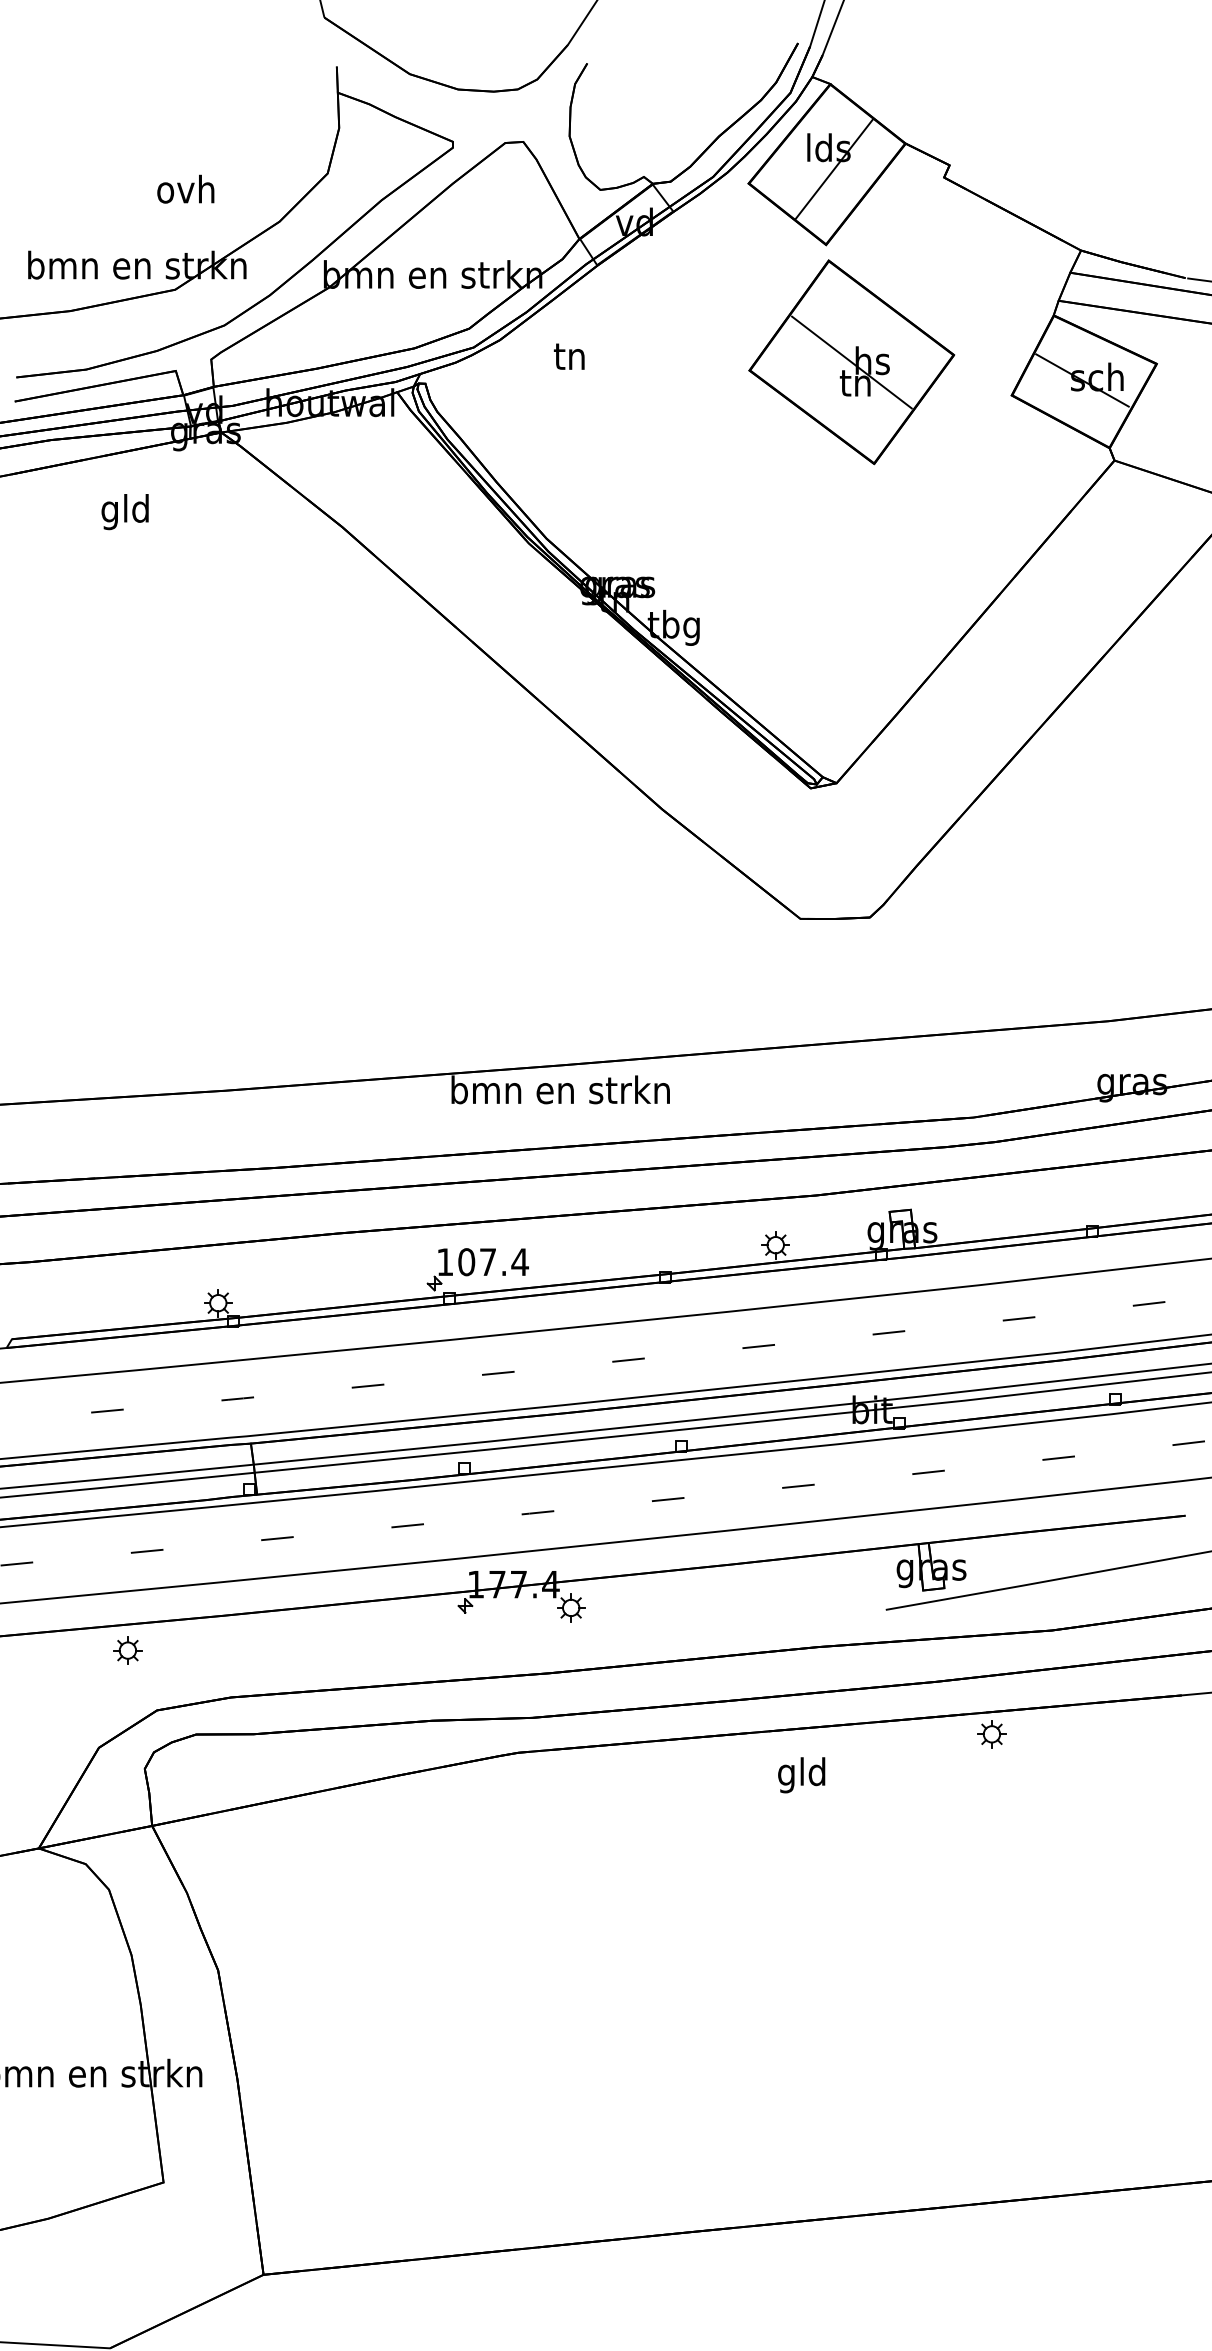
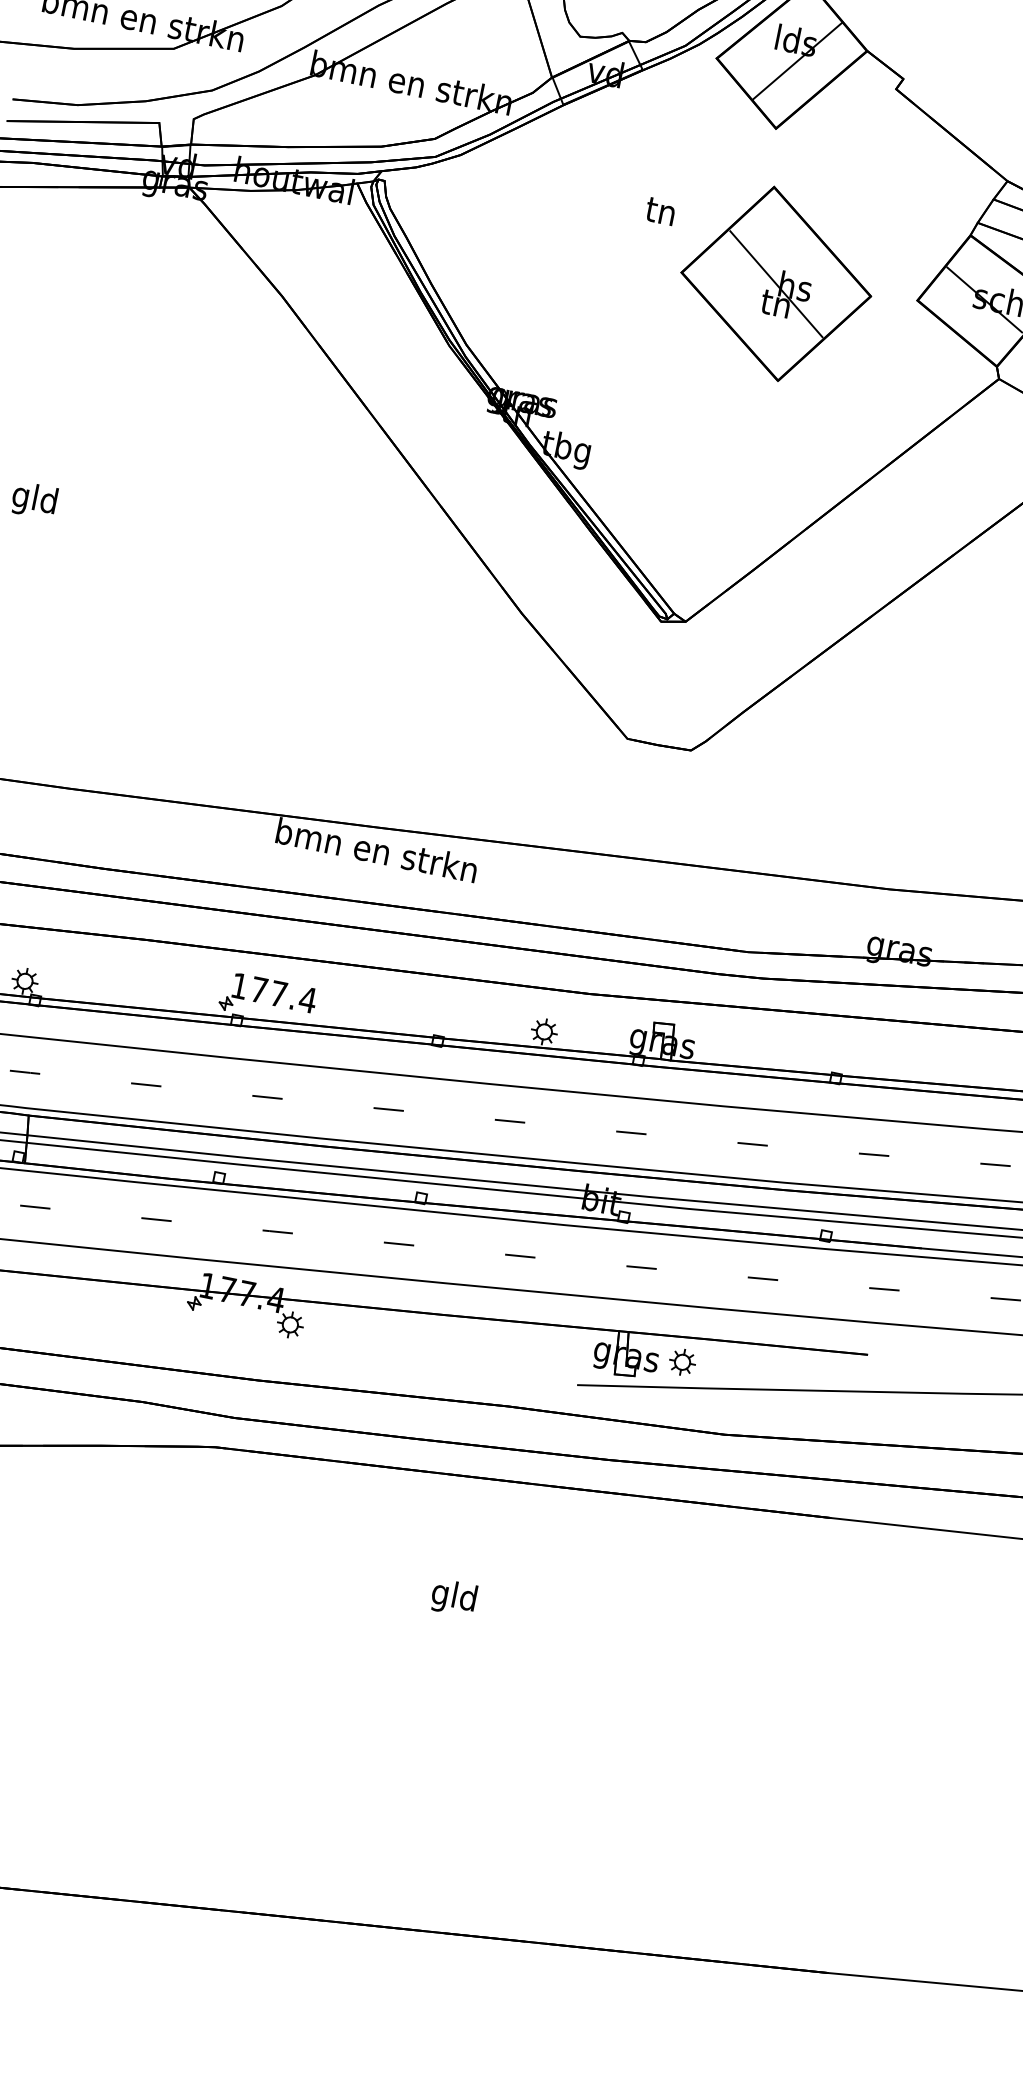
text: (569, 356) -> (660, 211), moved
part: (851, 362) -> (776, 284), moved
text: (124, 512) -> (33, 500), moved
text: (466, 1262) -> (259, 990), 107.4 -> 177.4
part: (991, 1734) -> (682, 1362), moved
text: (801, 1775) -> (453, 1598), moved

